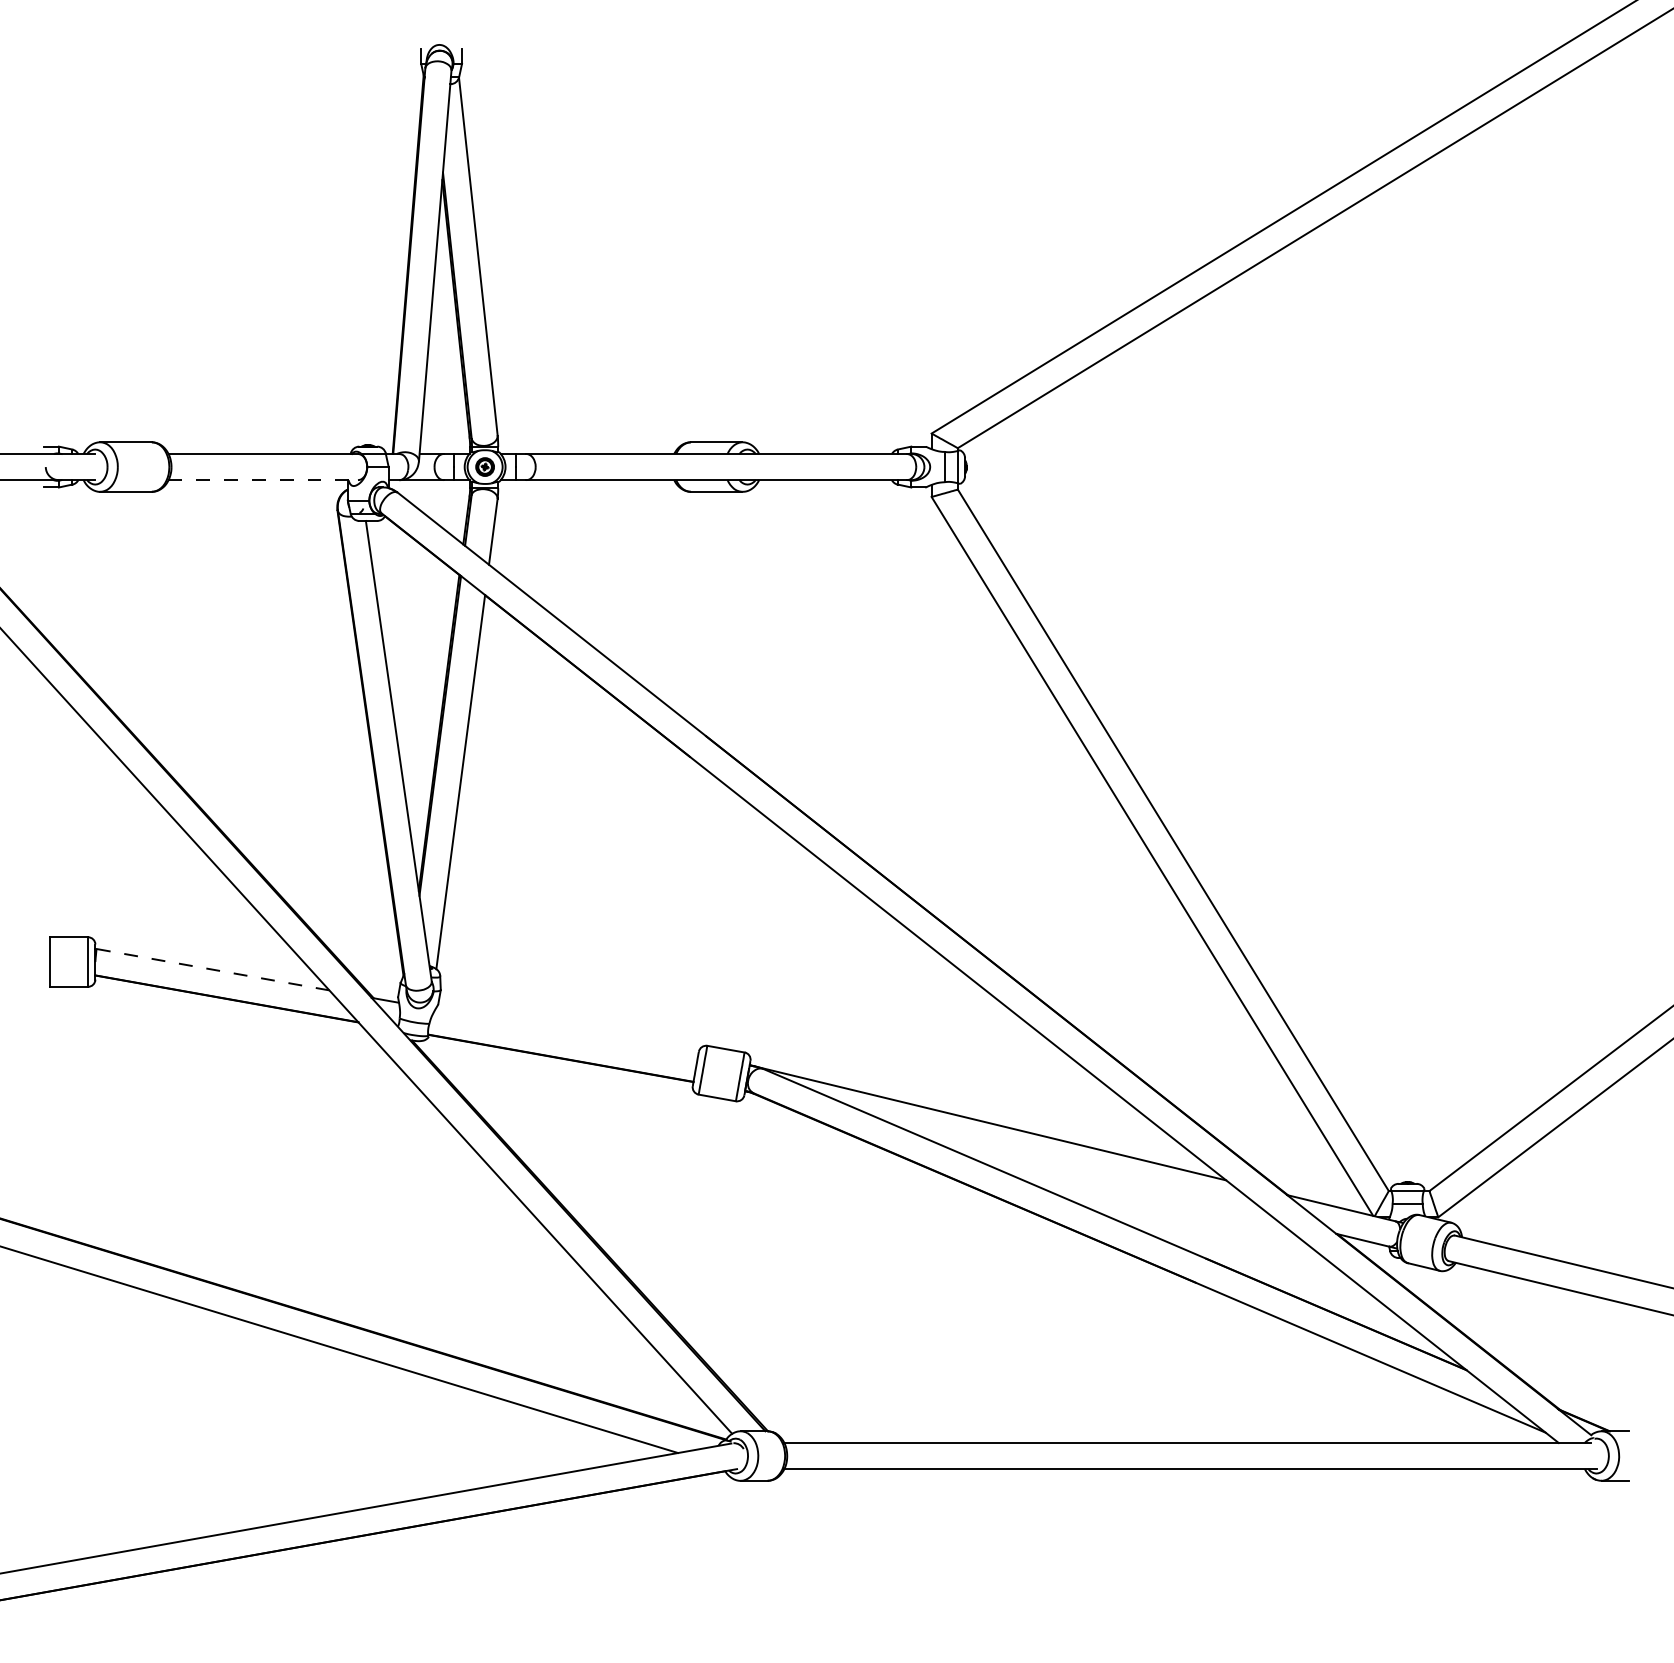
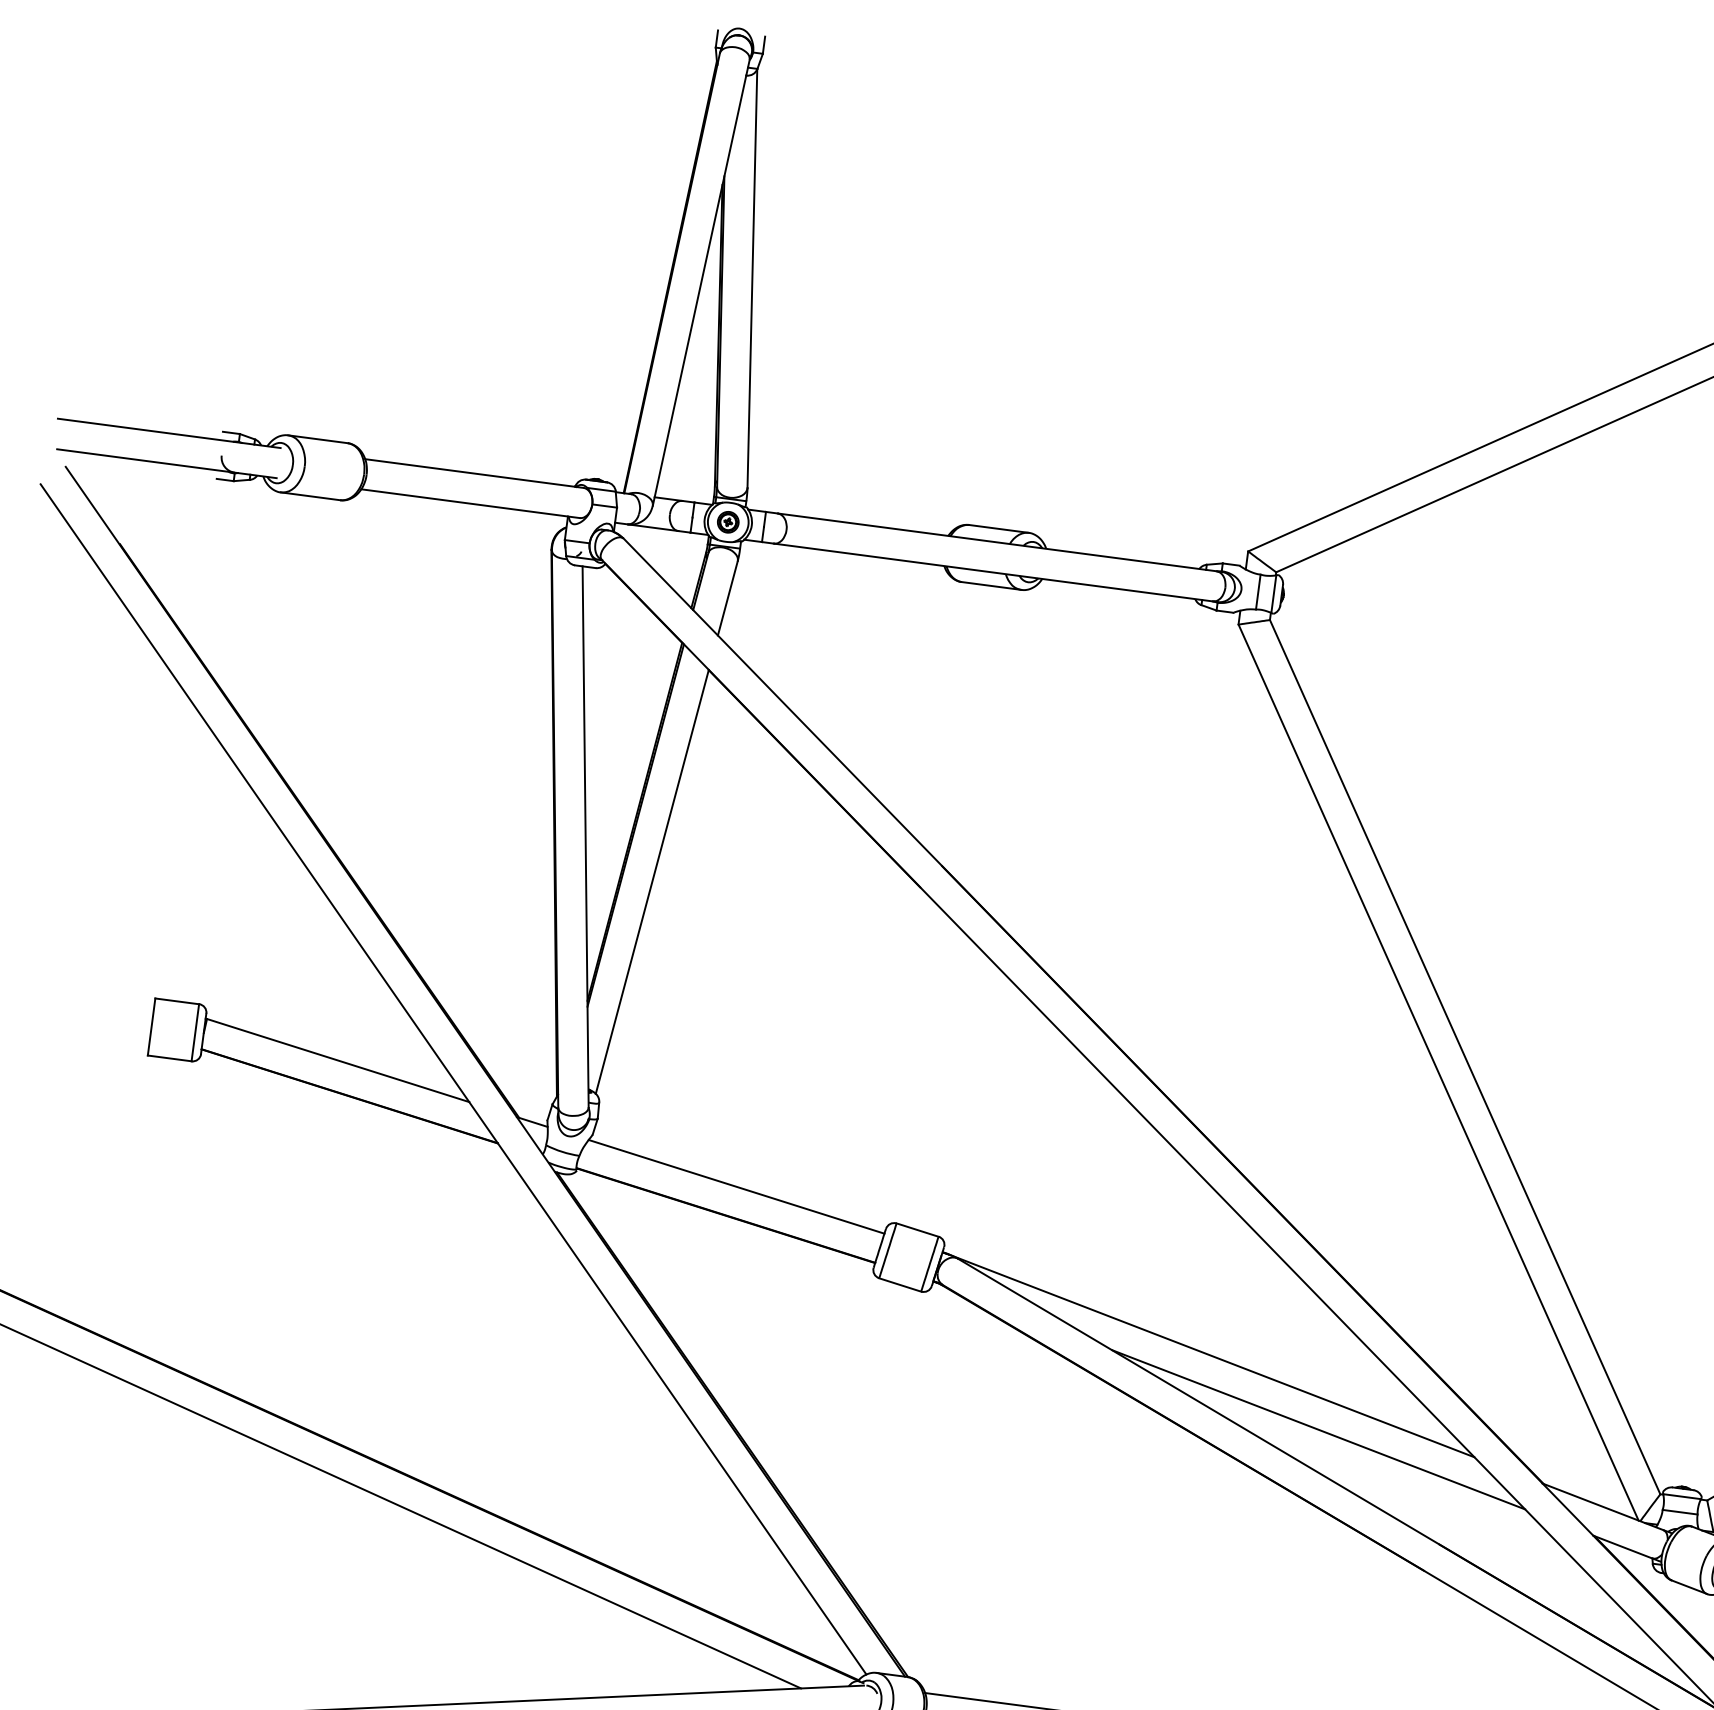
line: (263, 480) -> (470, 504), dashed -> solid
line: (212, 969) -> (337, 1060), dashed -> solid
line: (566, 1032) -> (736, 1186), added
line: (1090, 1174) -> (1318, 1429), added

